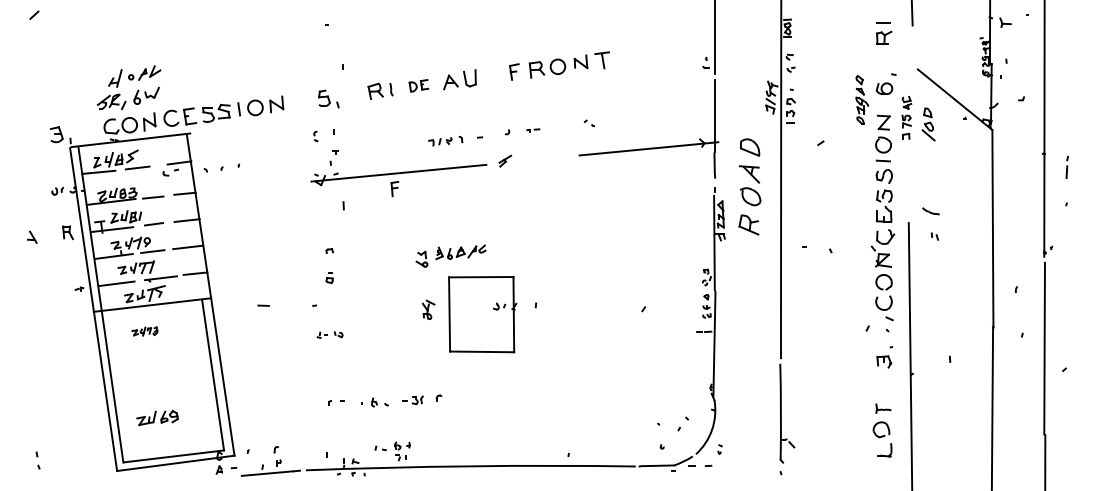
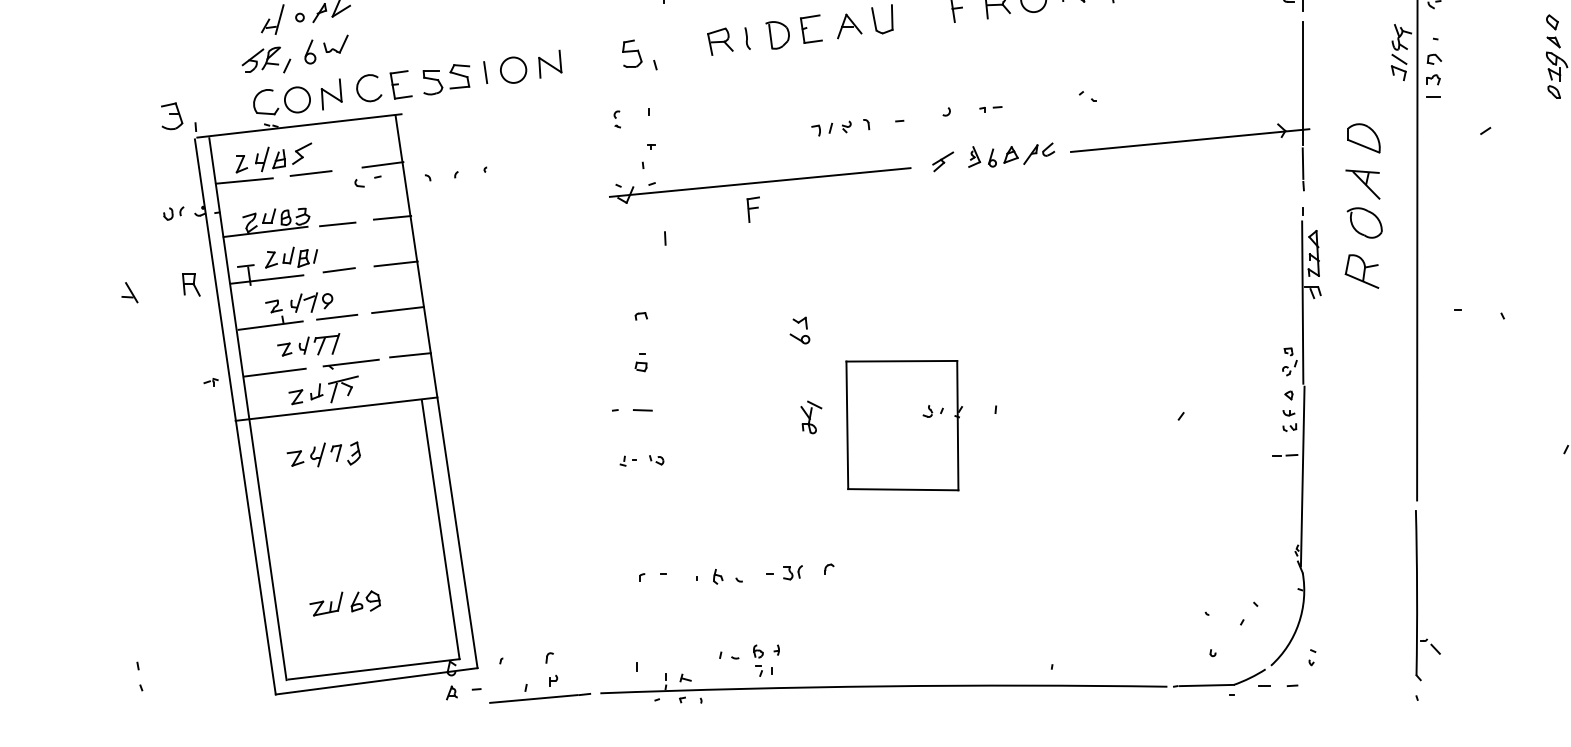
part: (418, 85) -> (793, 31), size x1.67
part: (460, 252) -> (1010, 155), moved
line: (263, 305) -> (642, 409), moved
part: (144, 331) -> (322, 454), size x1.67

